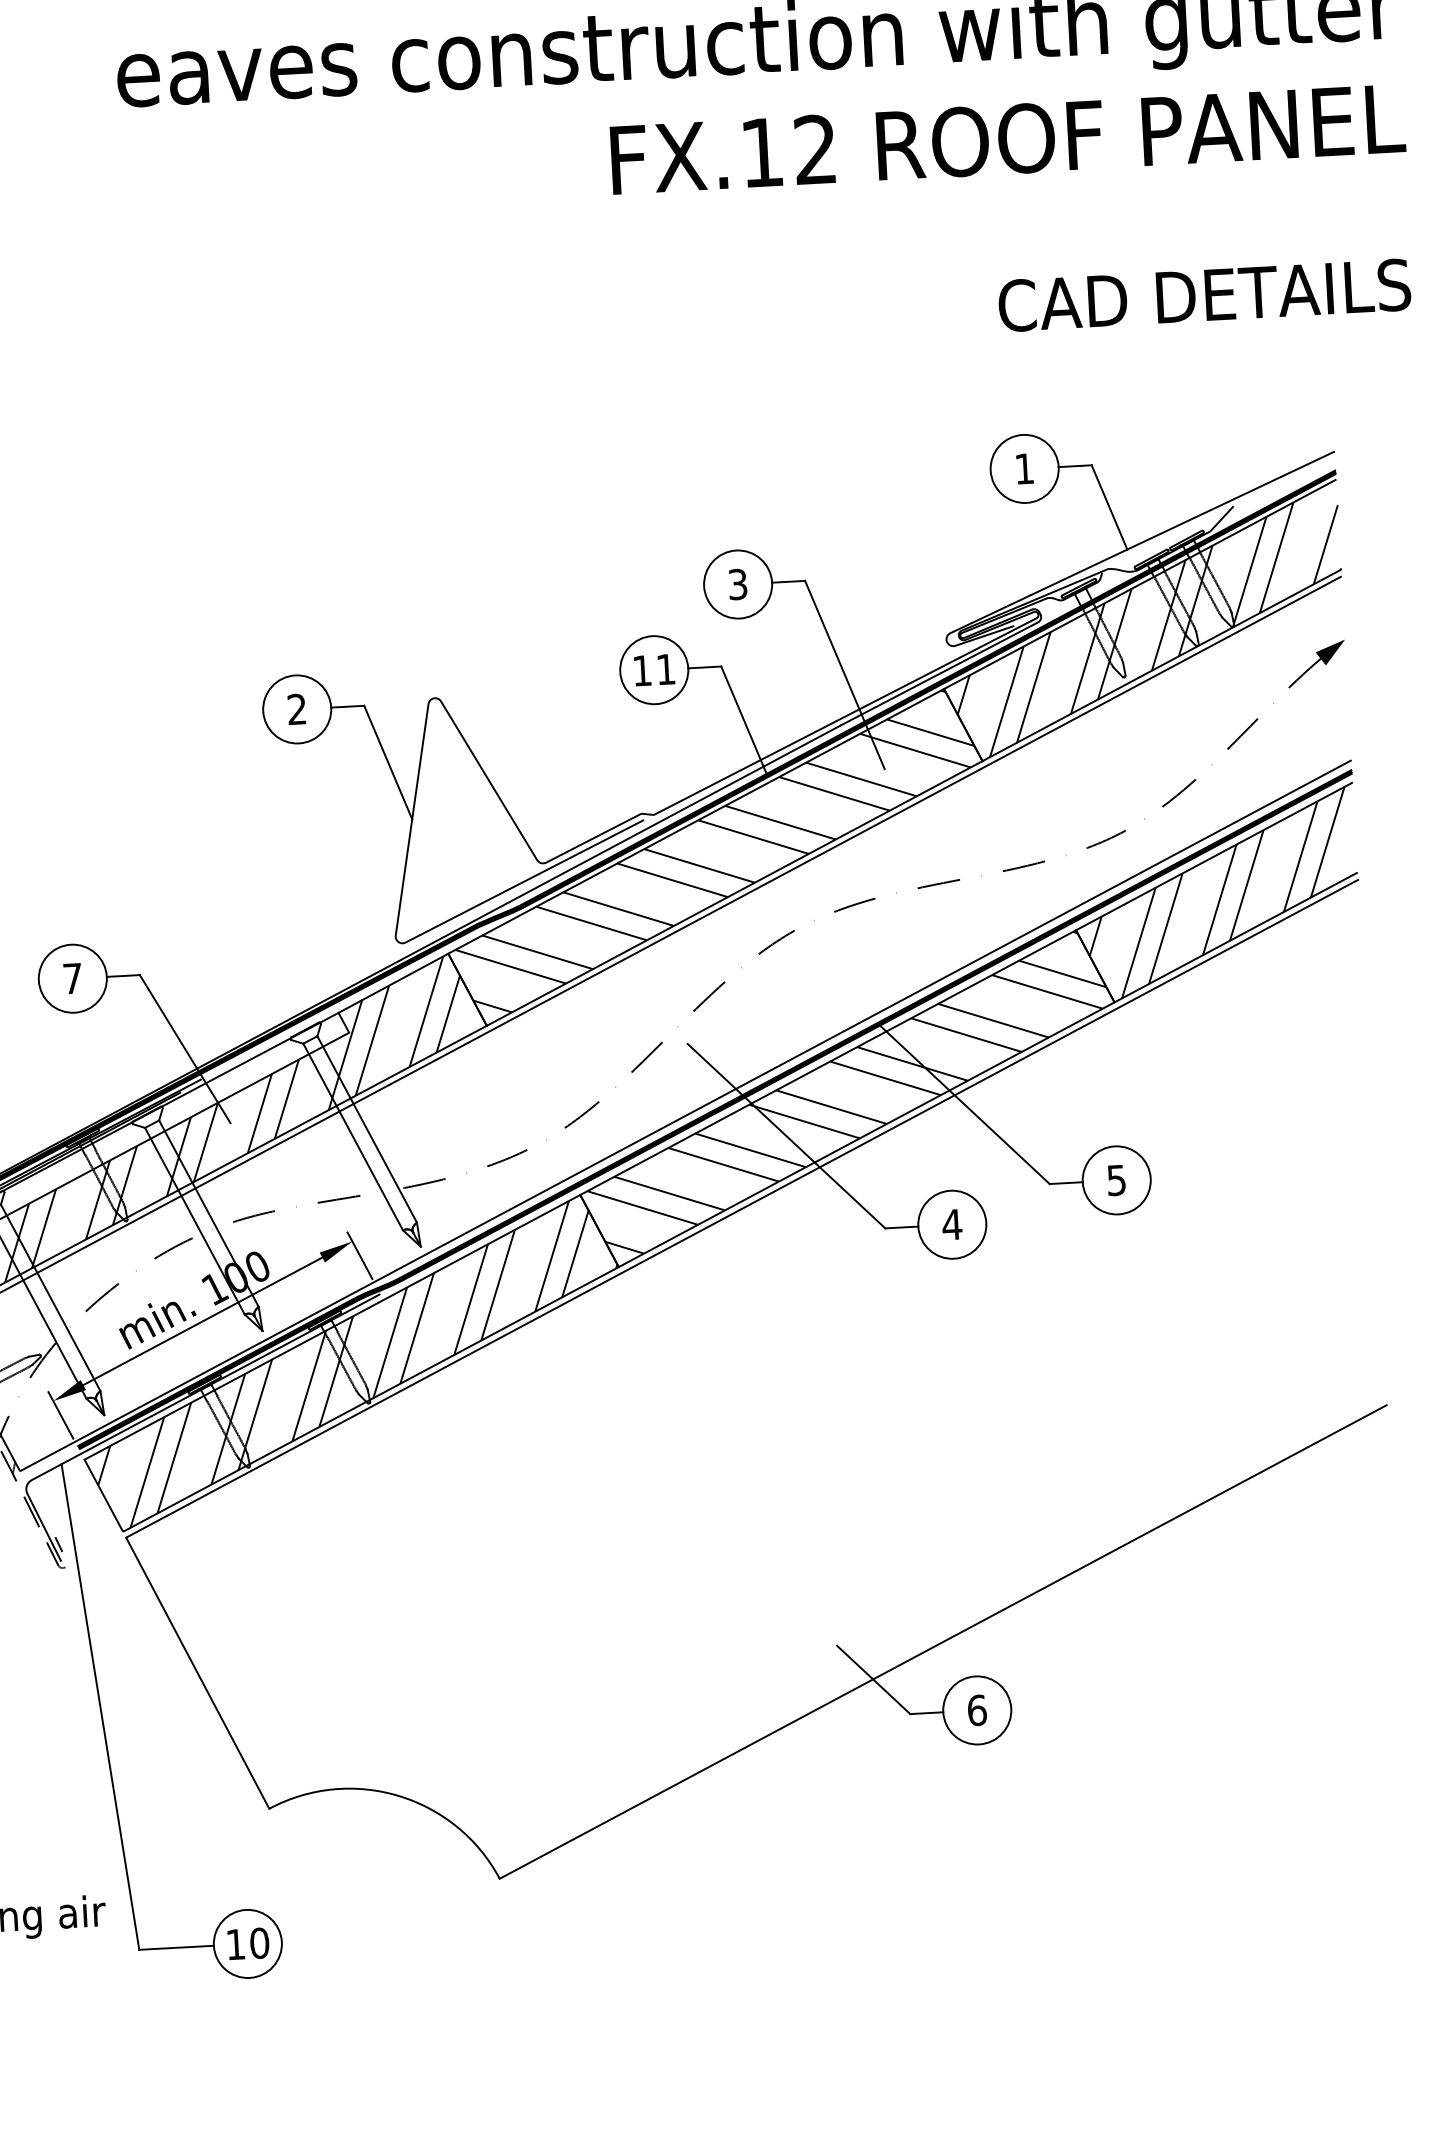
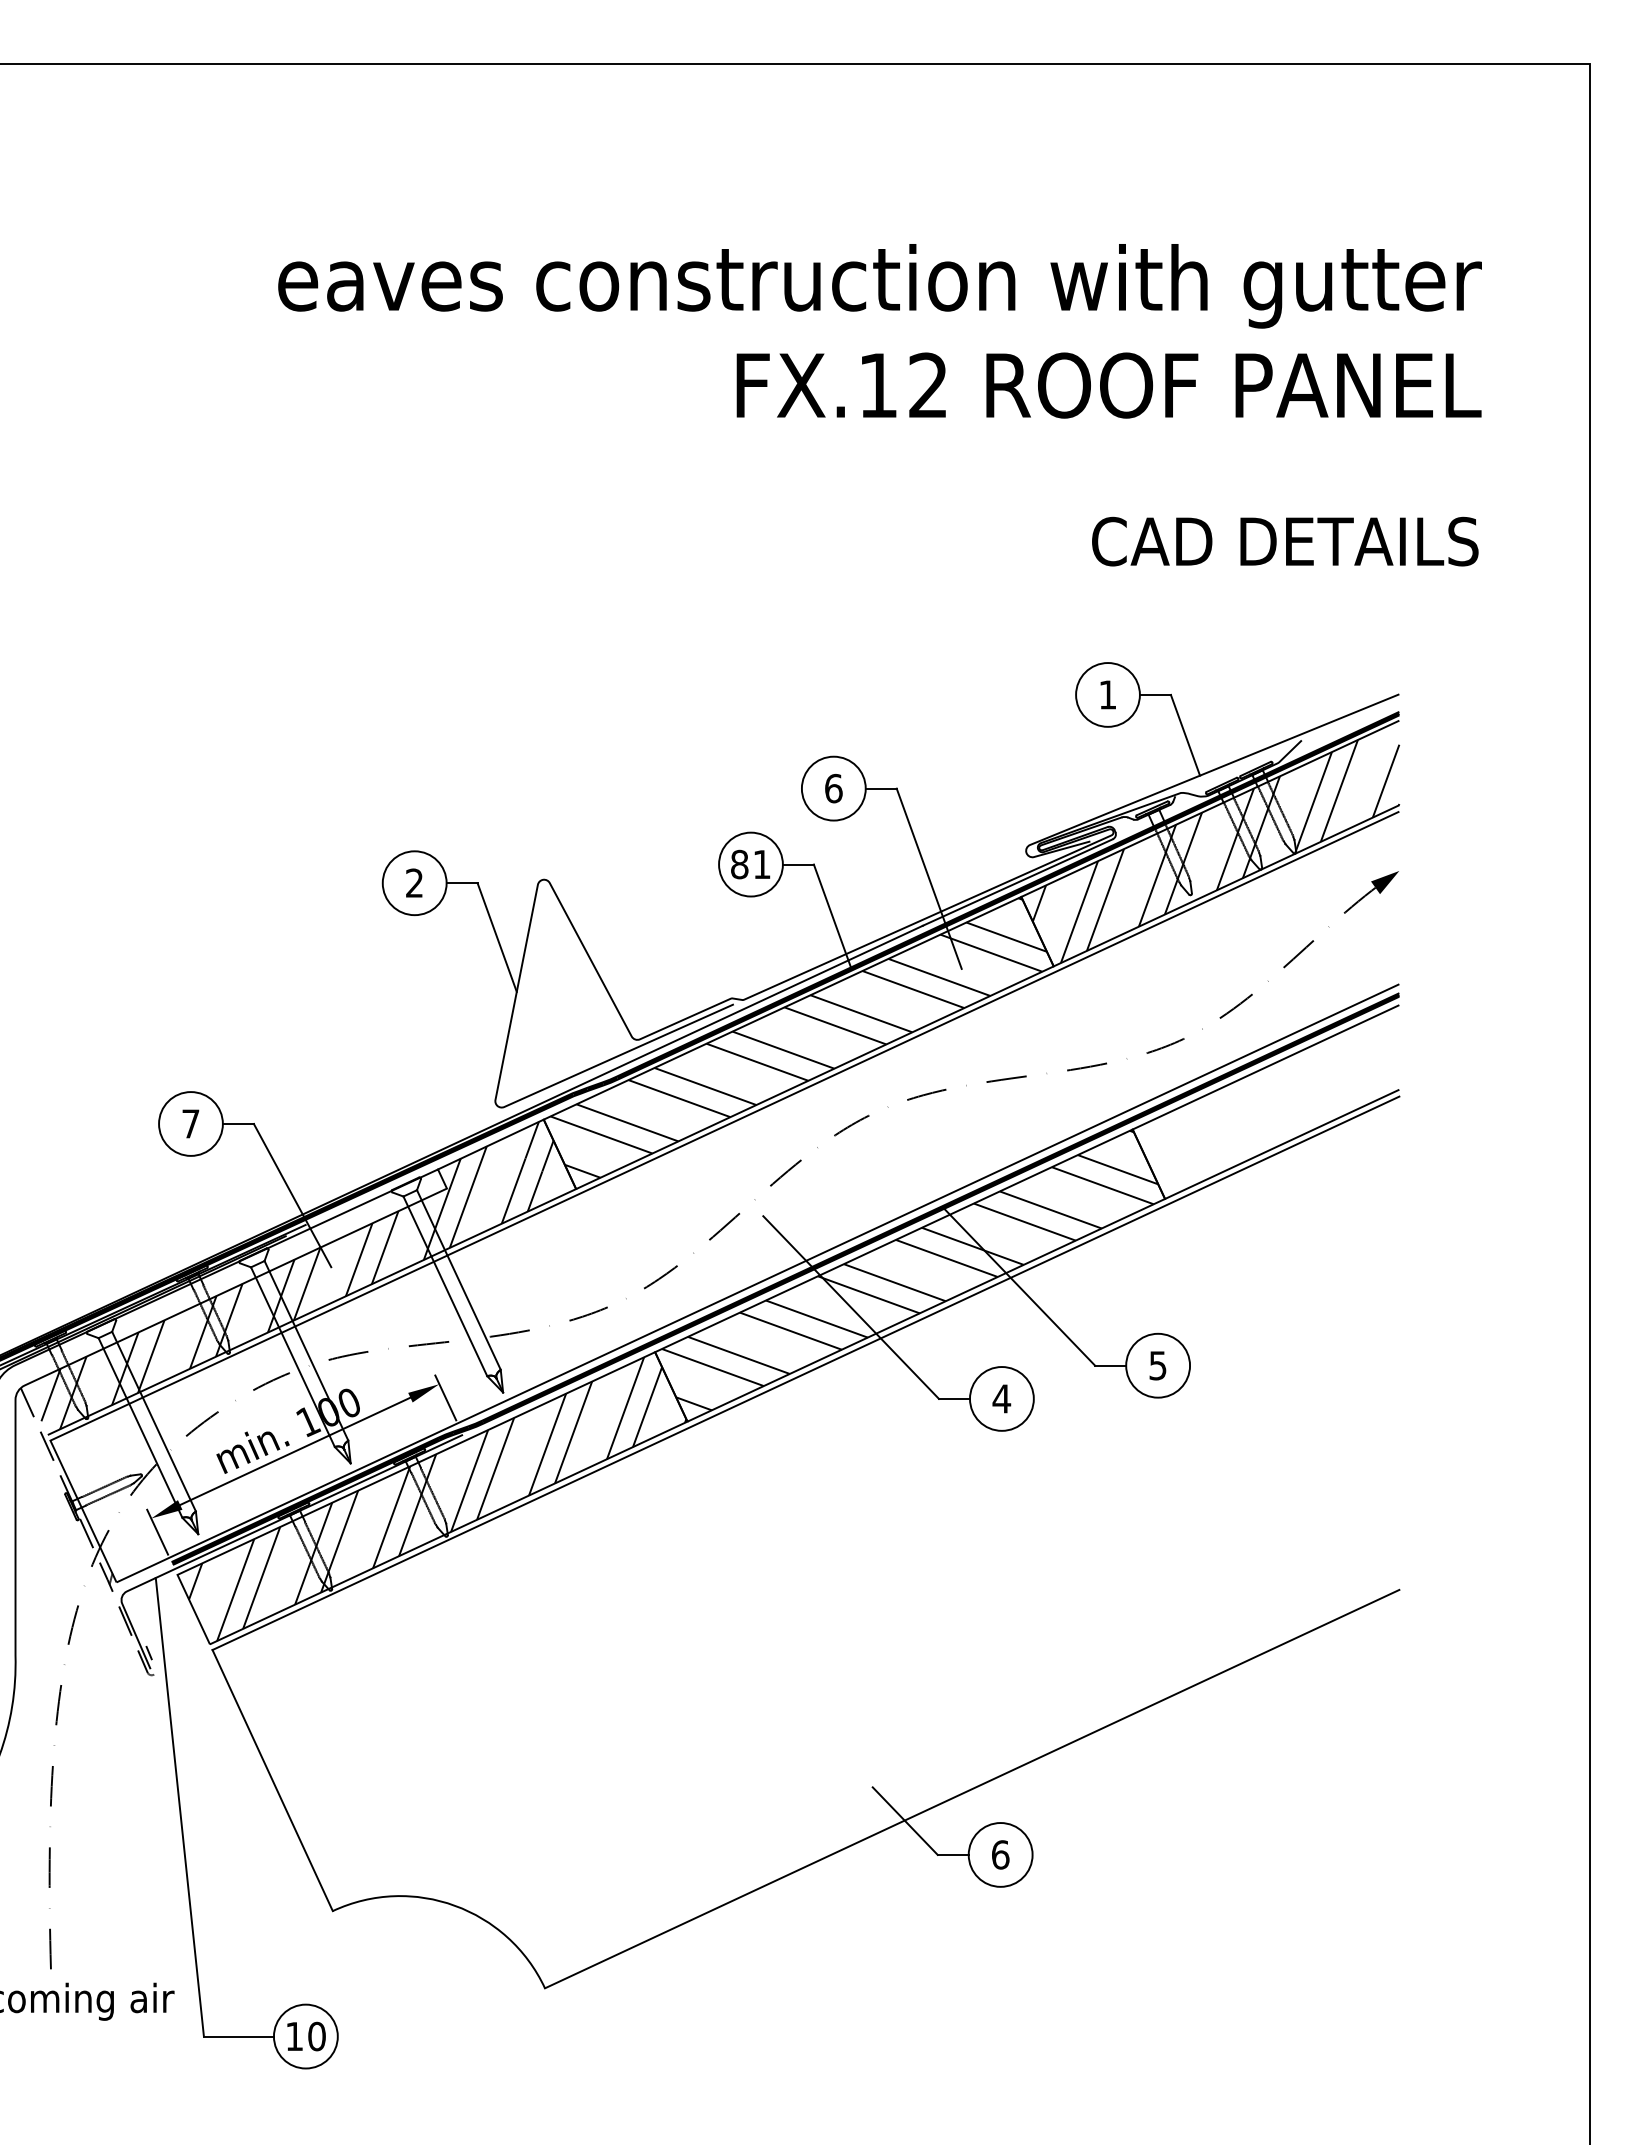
text: (737, 584) -> (833, 788), 3 -> 6
text: (642, 670) -> (739, 864), 11 -> 81
hatch: (1217, 892) -> (1267, 1101), removed

